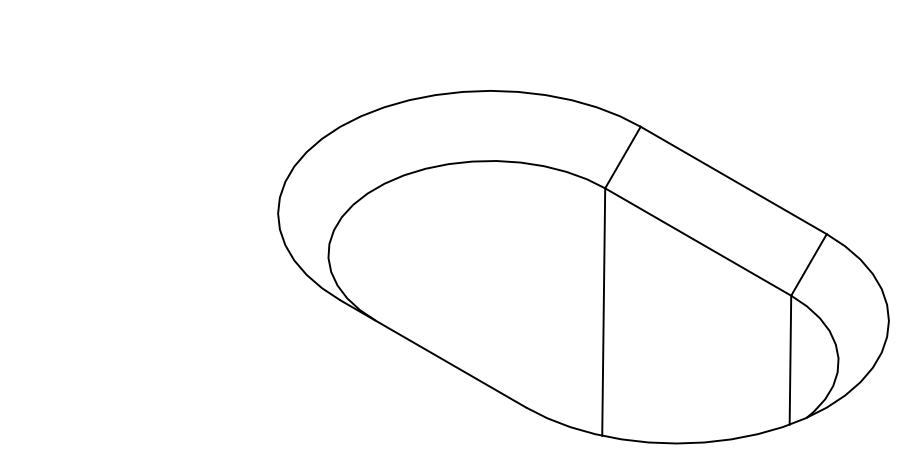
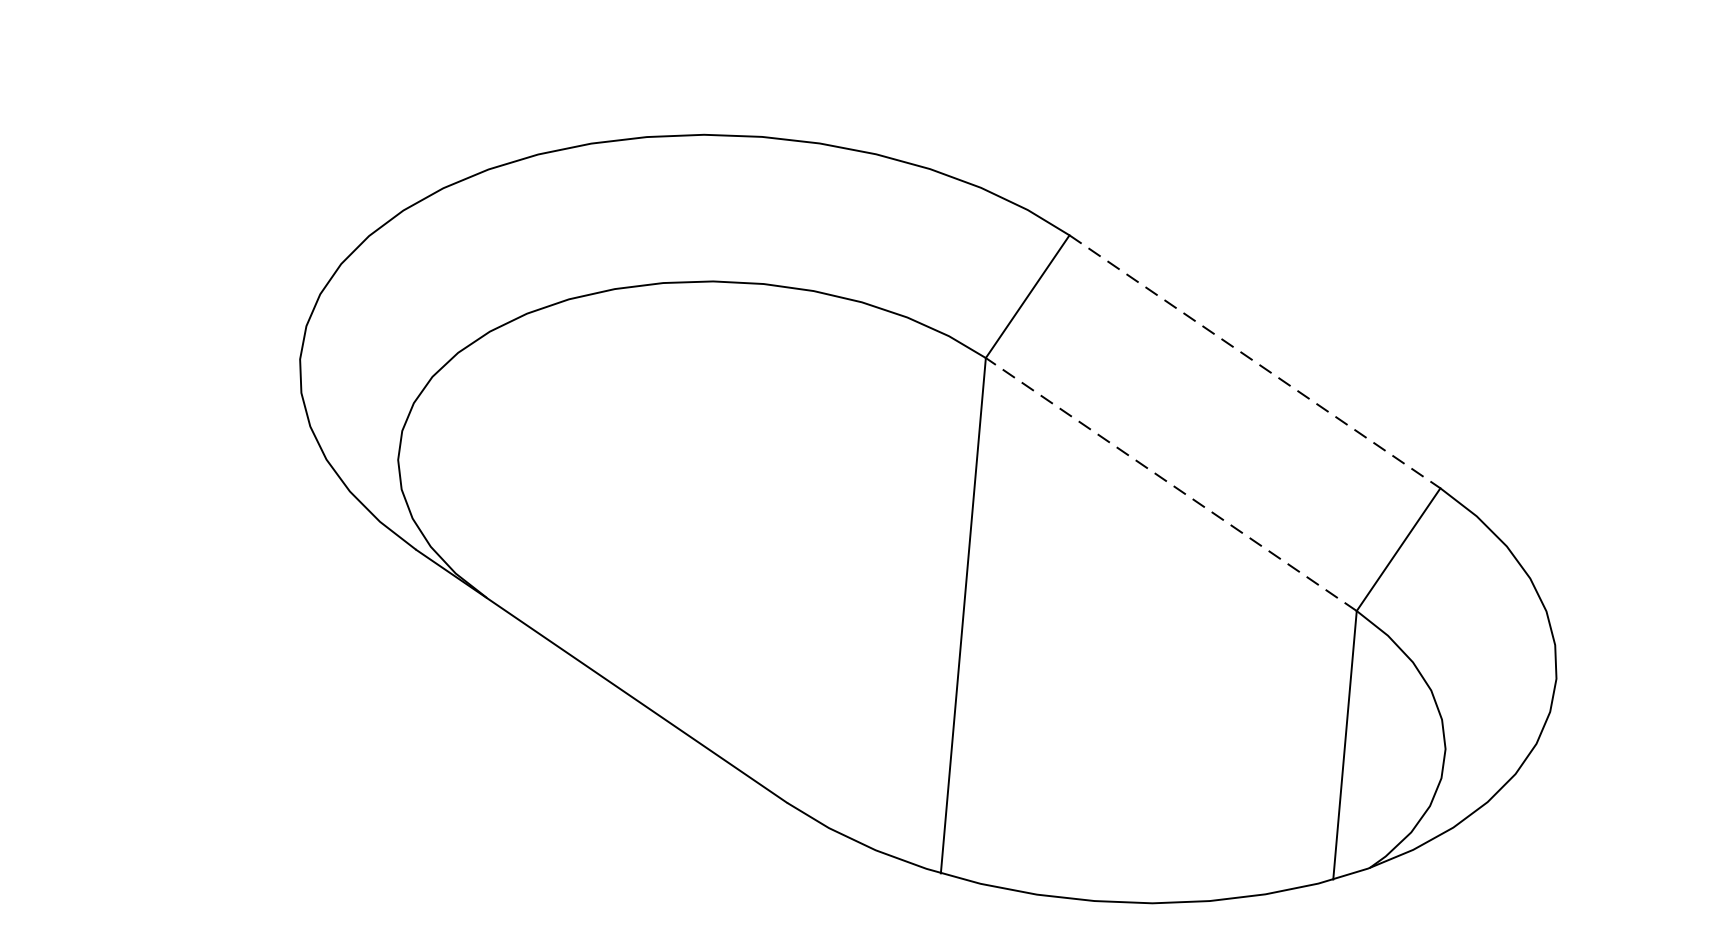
line: (734, 180) -> (1256, 361), solid -> dashed
line: (697, 241) -> (1169, 483), solid -> dashed

